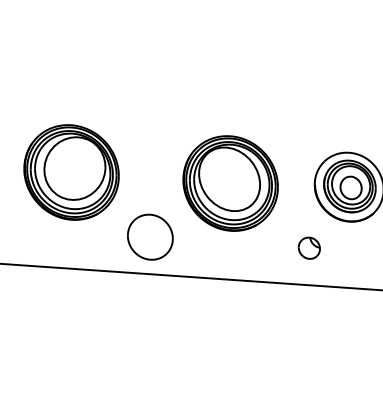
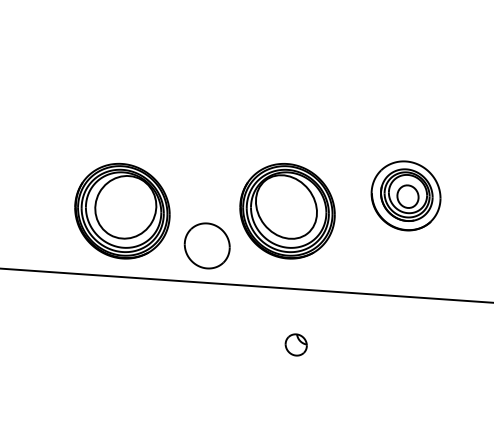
part: (71, 171) -> (122, 210), moved
part: (230, 183) -> (287, 211), moved
part: (308, 247) -> (295, 344), moved

